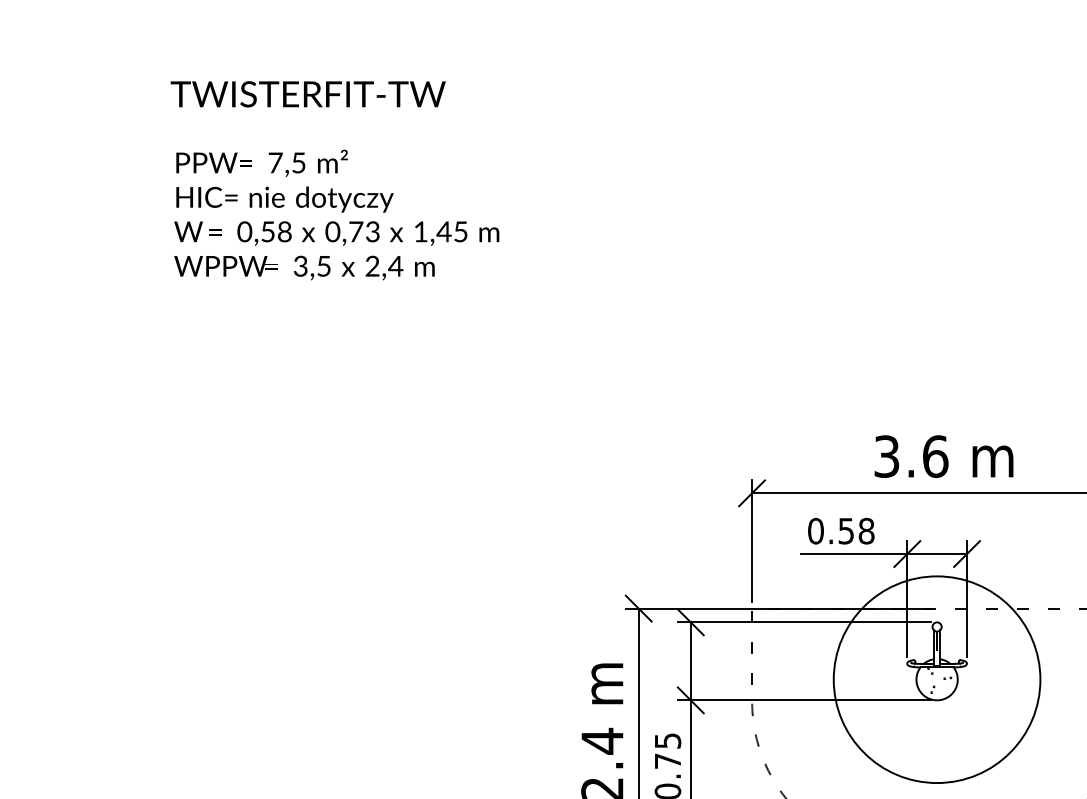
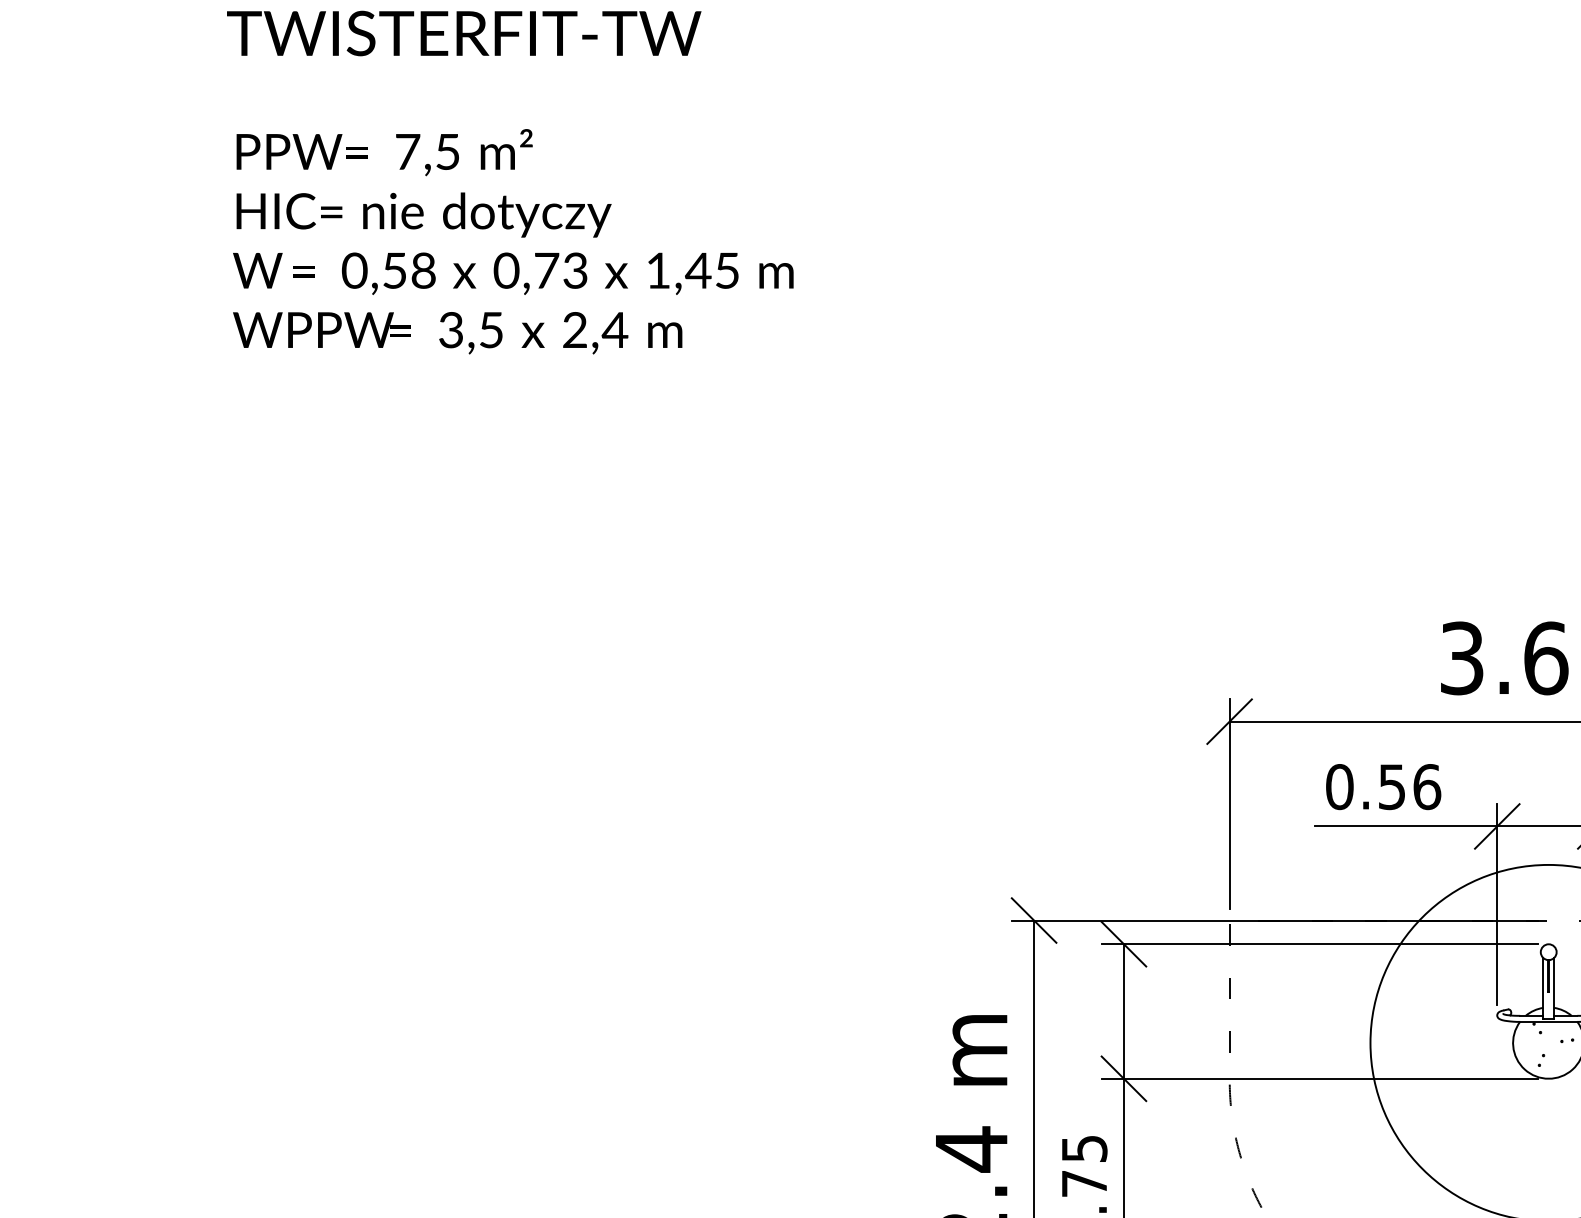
text: (866, 530) -> (1426, 785), 0.58 -> 0.56

